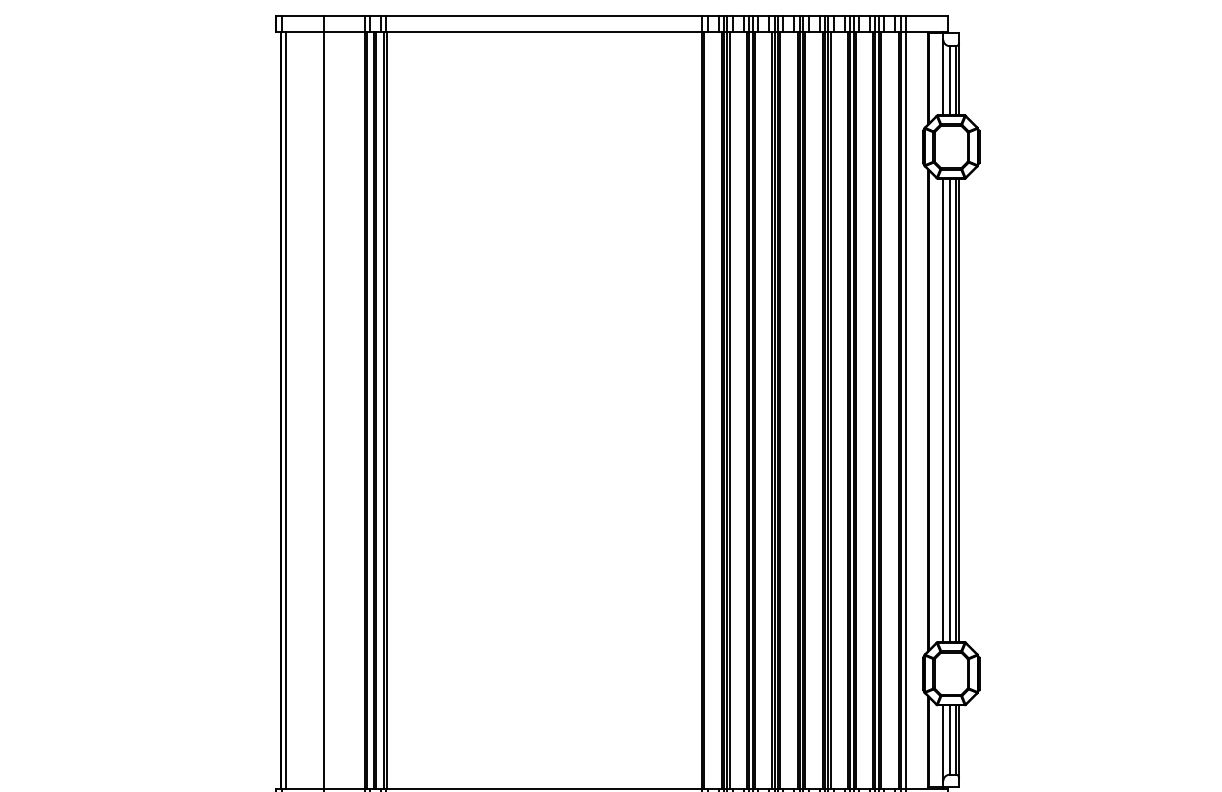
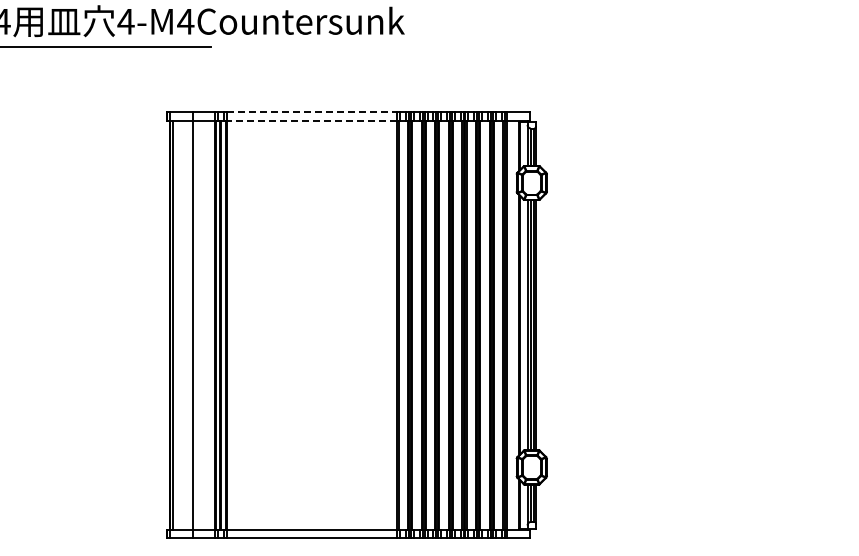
line: (545, 16) -> (312, 112), solid -> dashed
line: (543, 31) -> (311, 120), solid -> dashed

